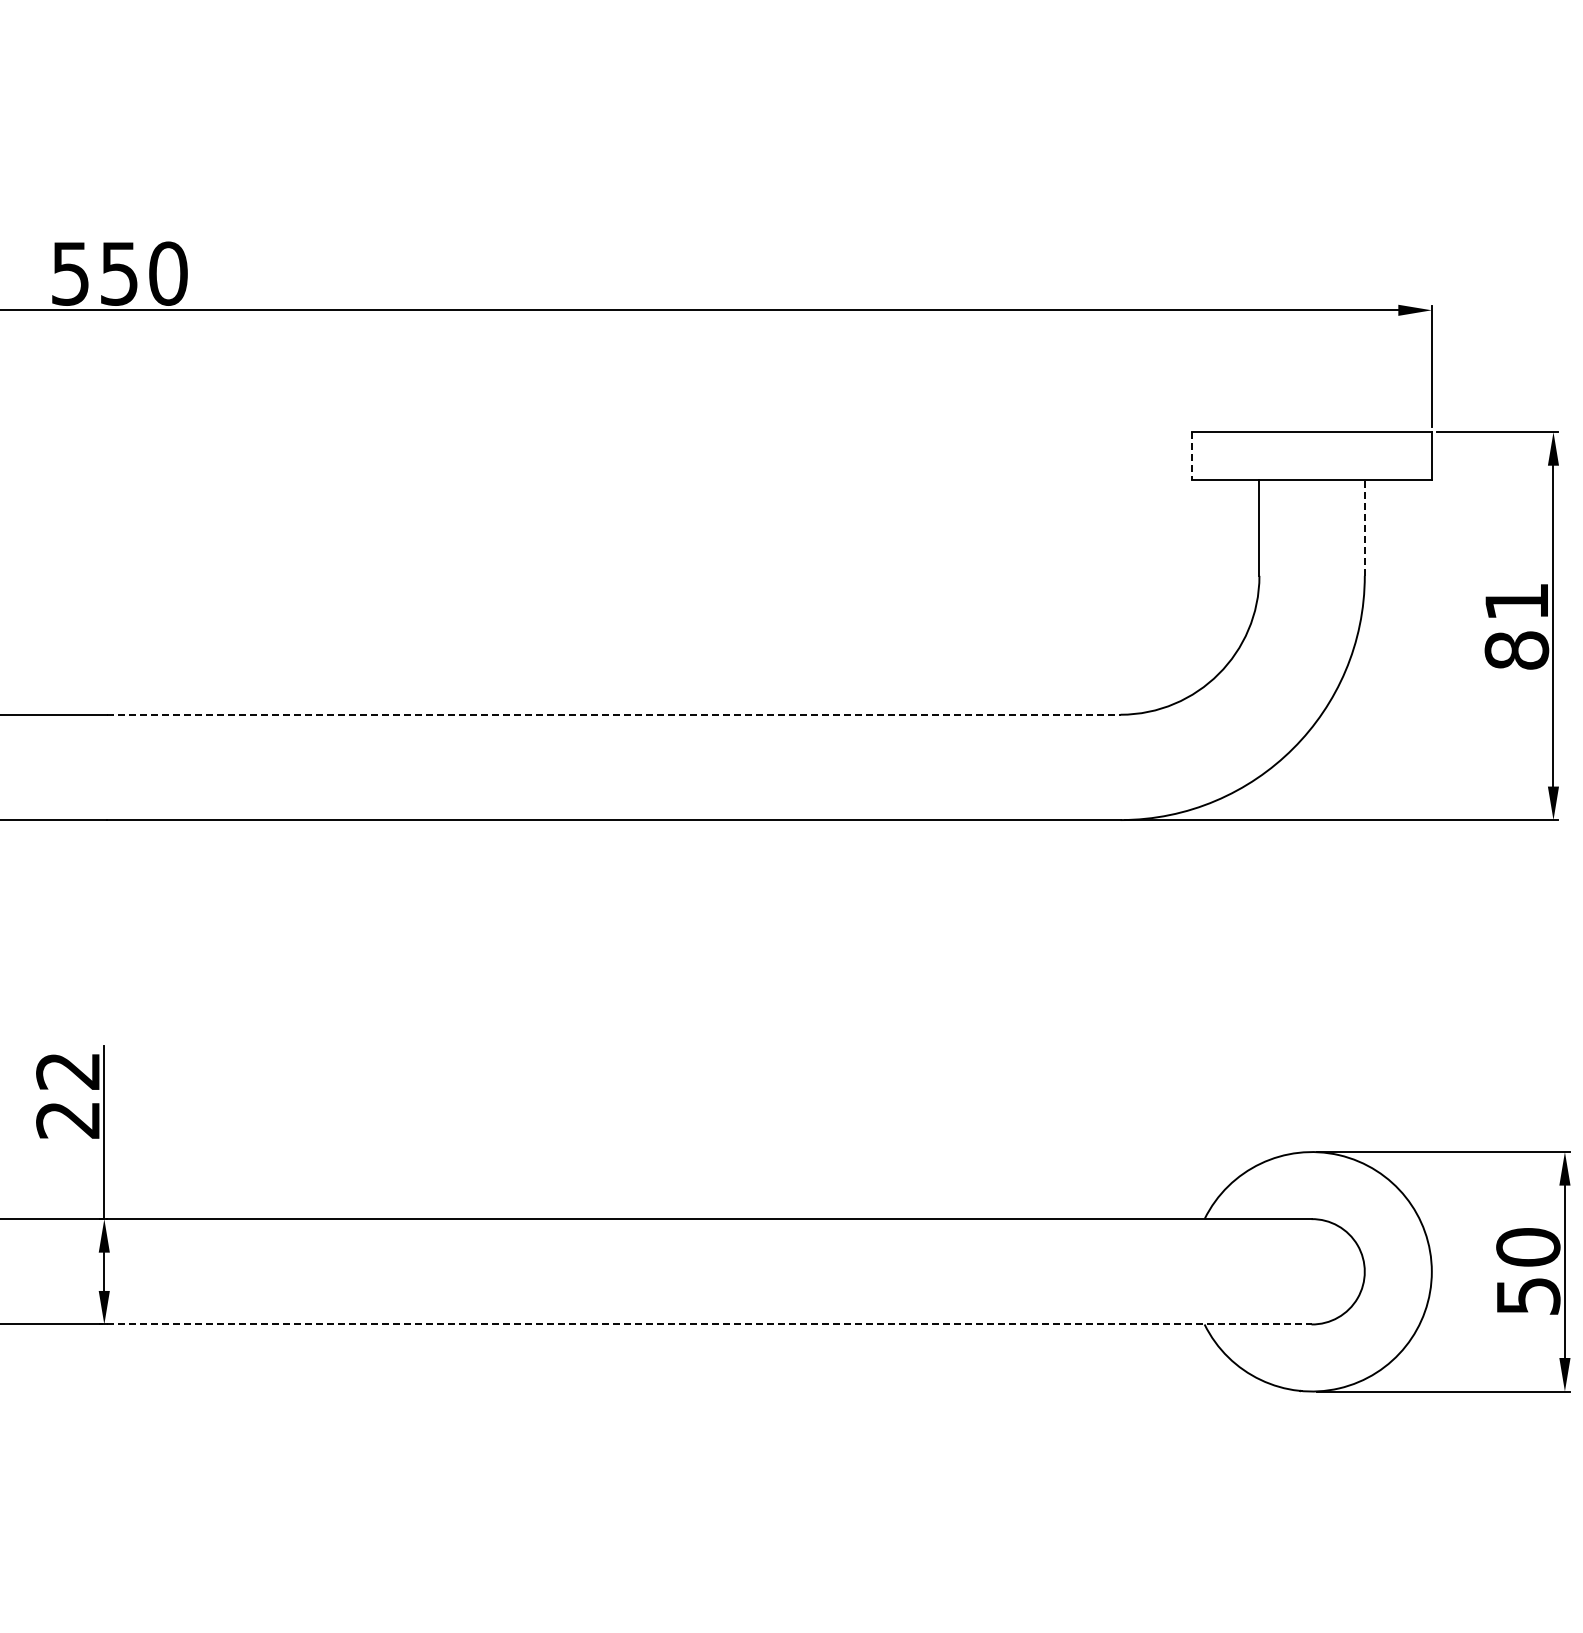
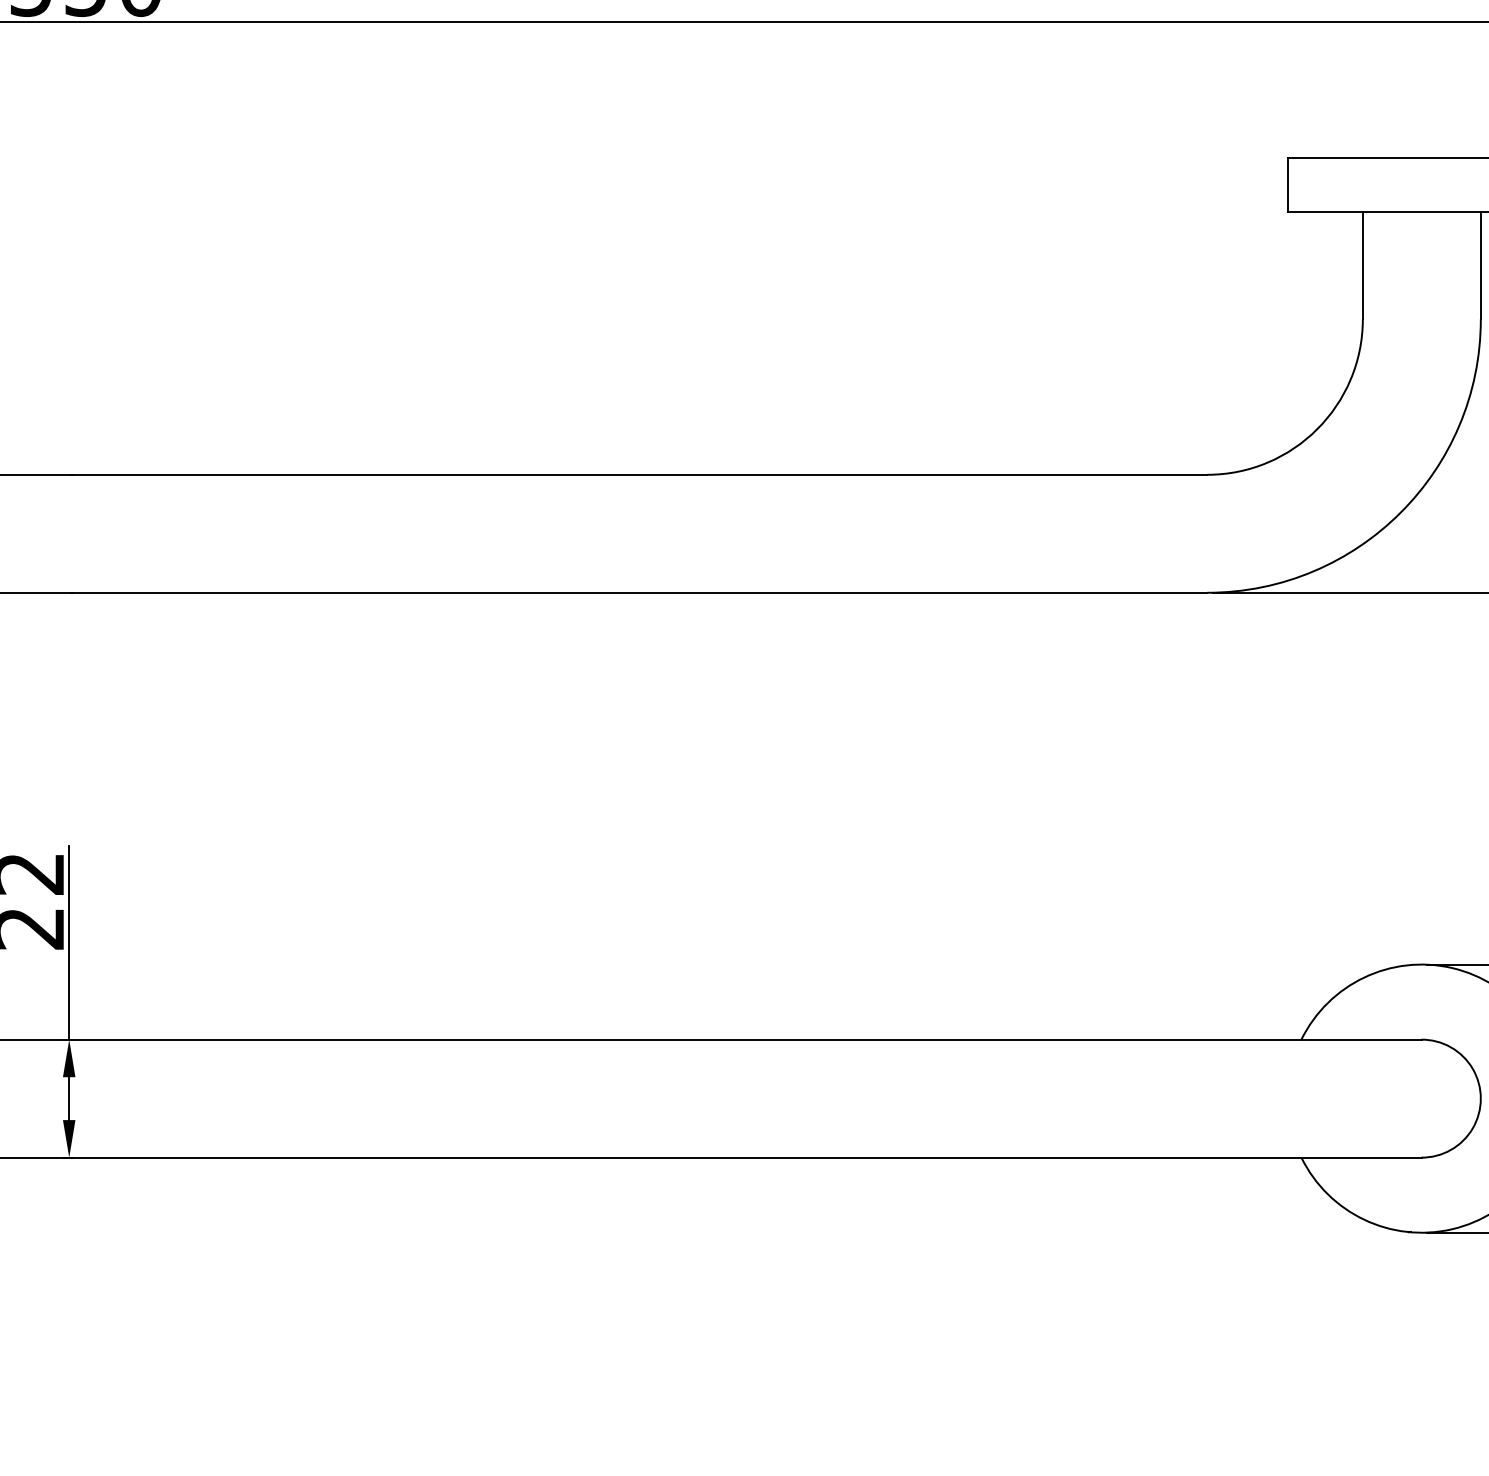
line: (1192, 456) -> (1287, 185), dashed -> solid
line: (1364, 527) -> (1480, 265), dashed -> solid
line: (613, 714) -> (639, 474), dashed -> solid
line: (709, 1324) -> (746, 1157), dashed -> solid

